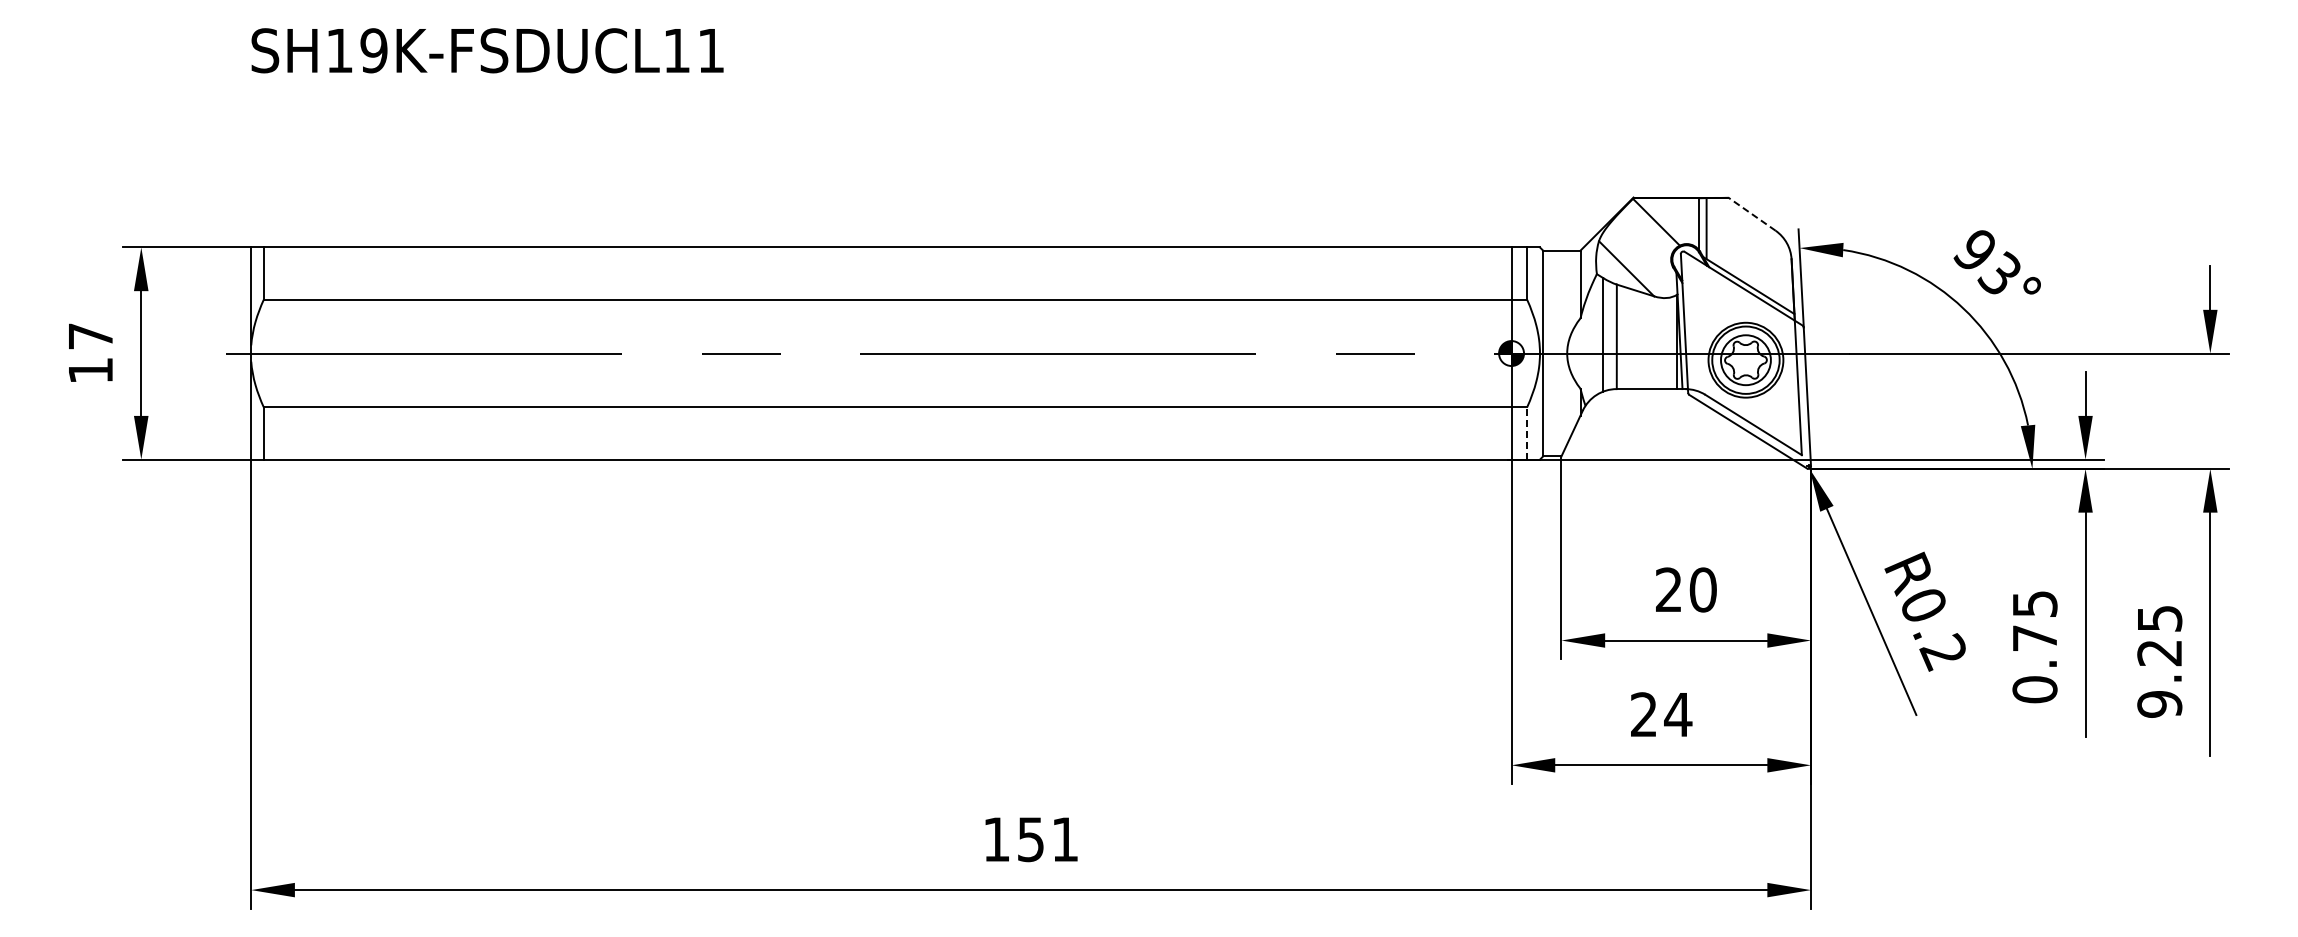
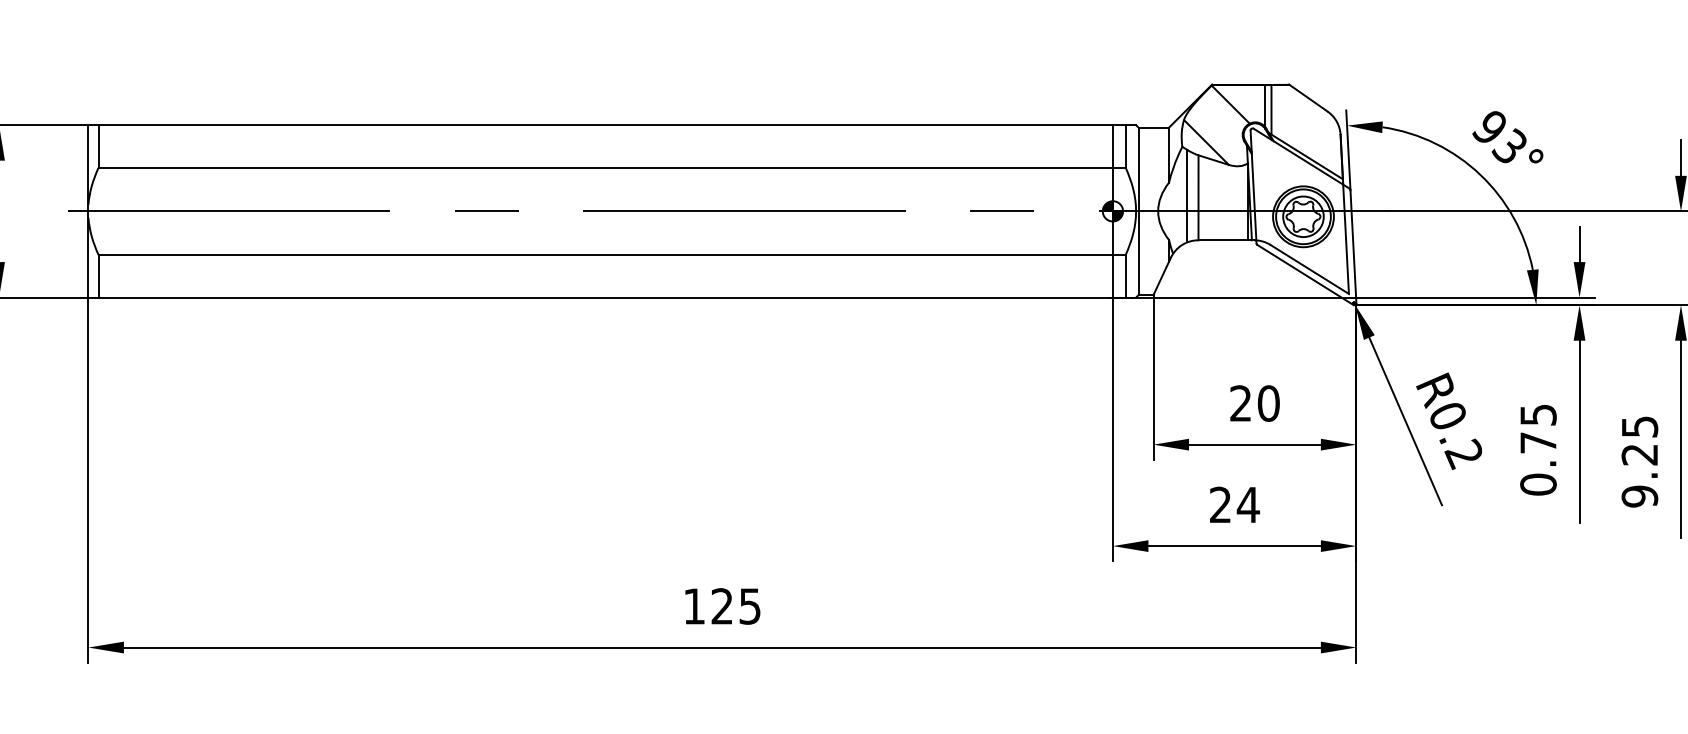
line: (1751, 214) -> (1307, 98), dashed -> solid
line: (1527, 432) -> (1125, 275), dashed -> solid
text: (1047, 839) -> (735, 606), 151 -> 125

